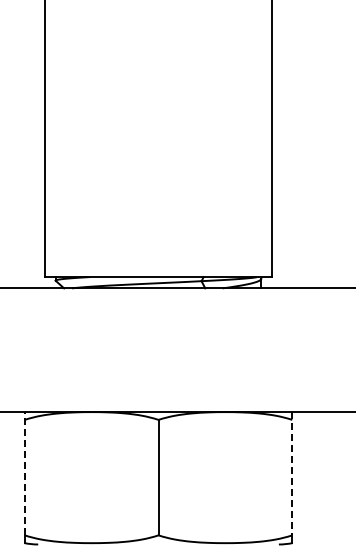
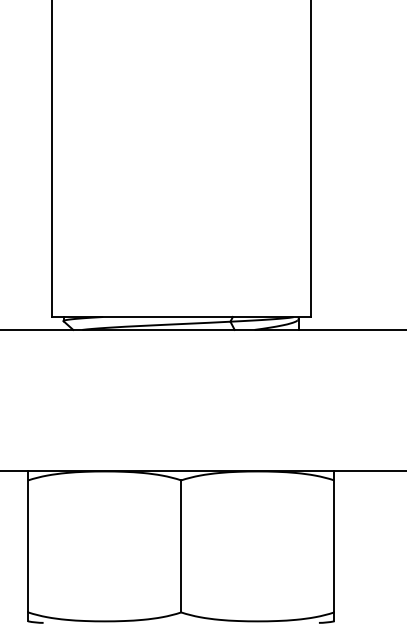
line: (24, 473) -> (27, 541), dashed -> solid
line: (292, 473) -> (334, 541), dashed -> solid

